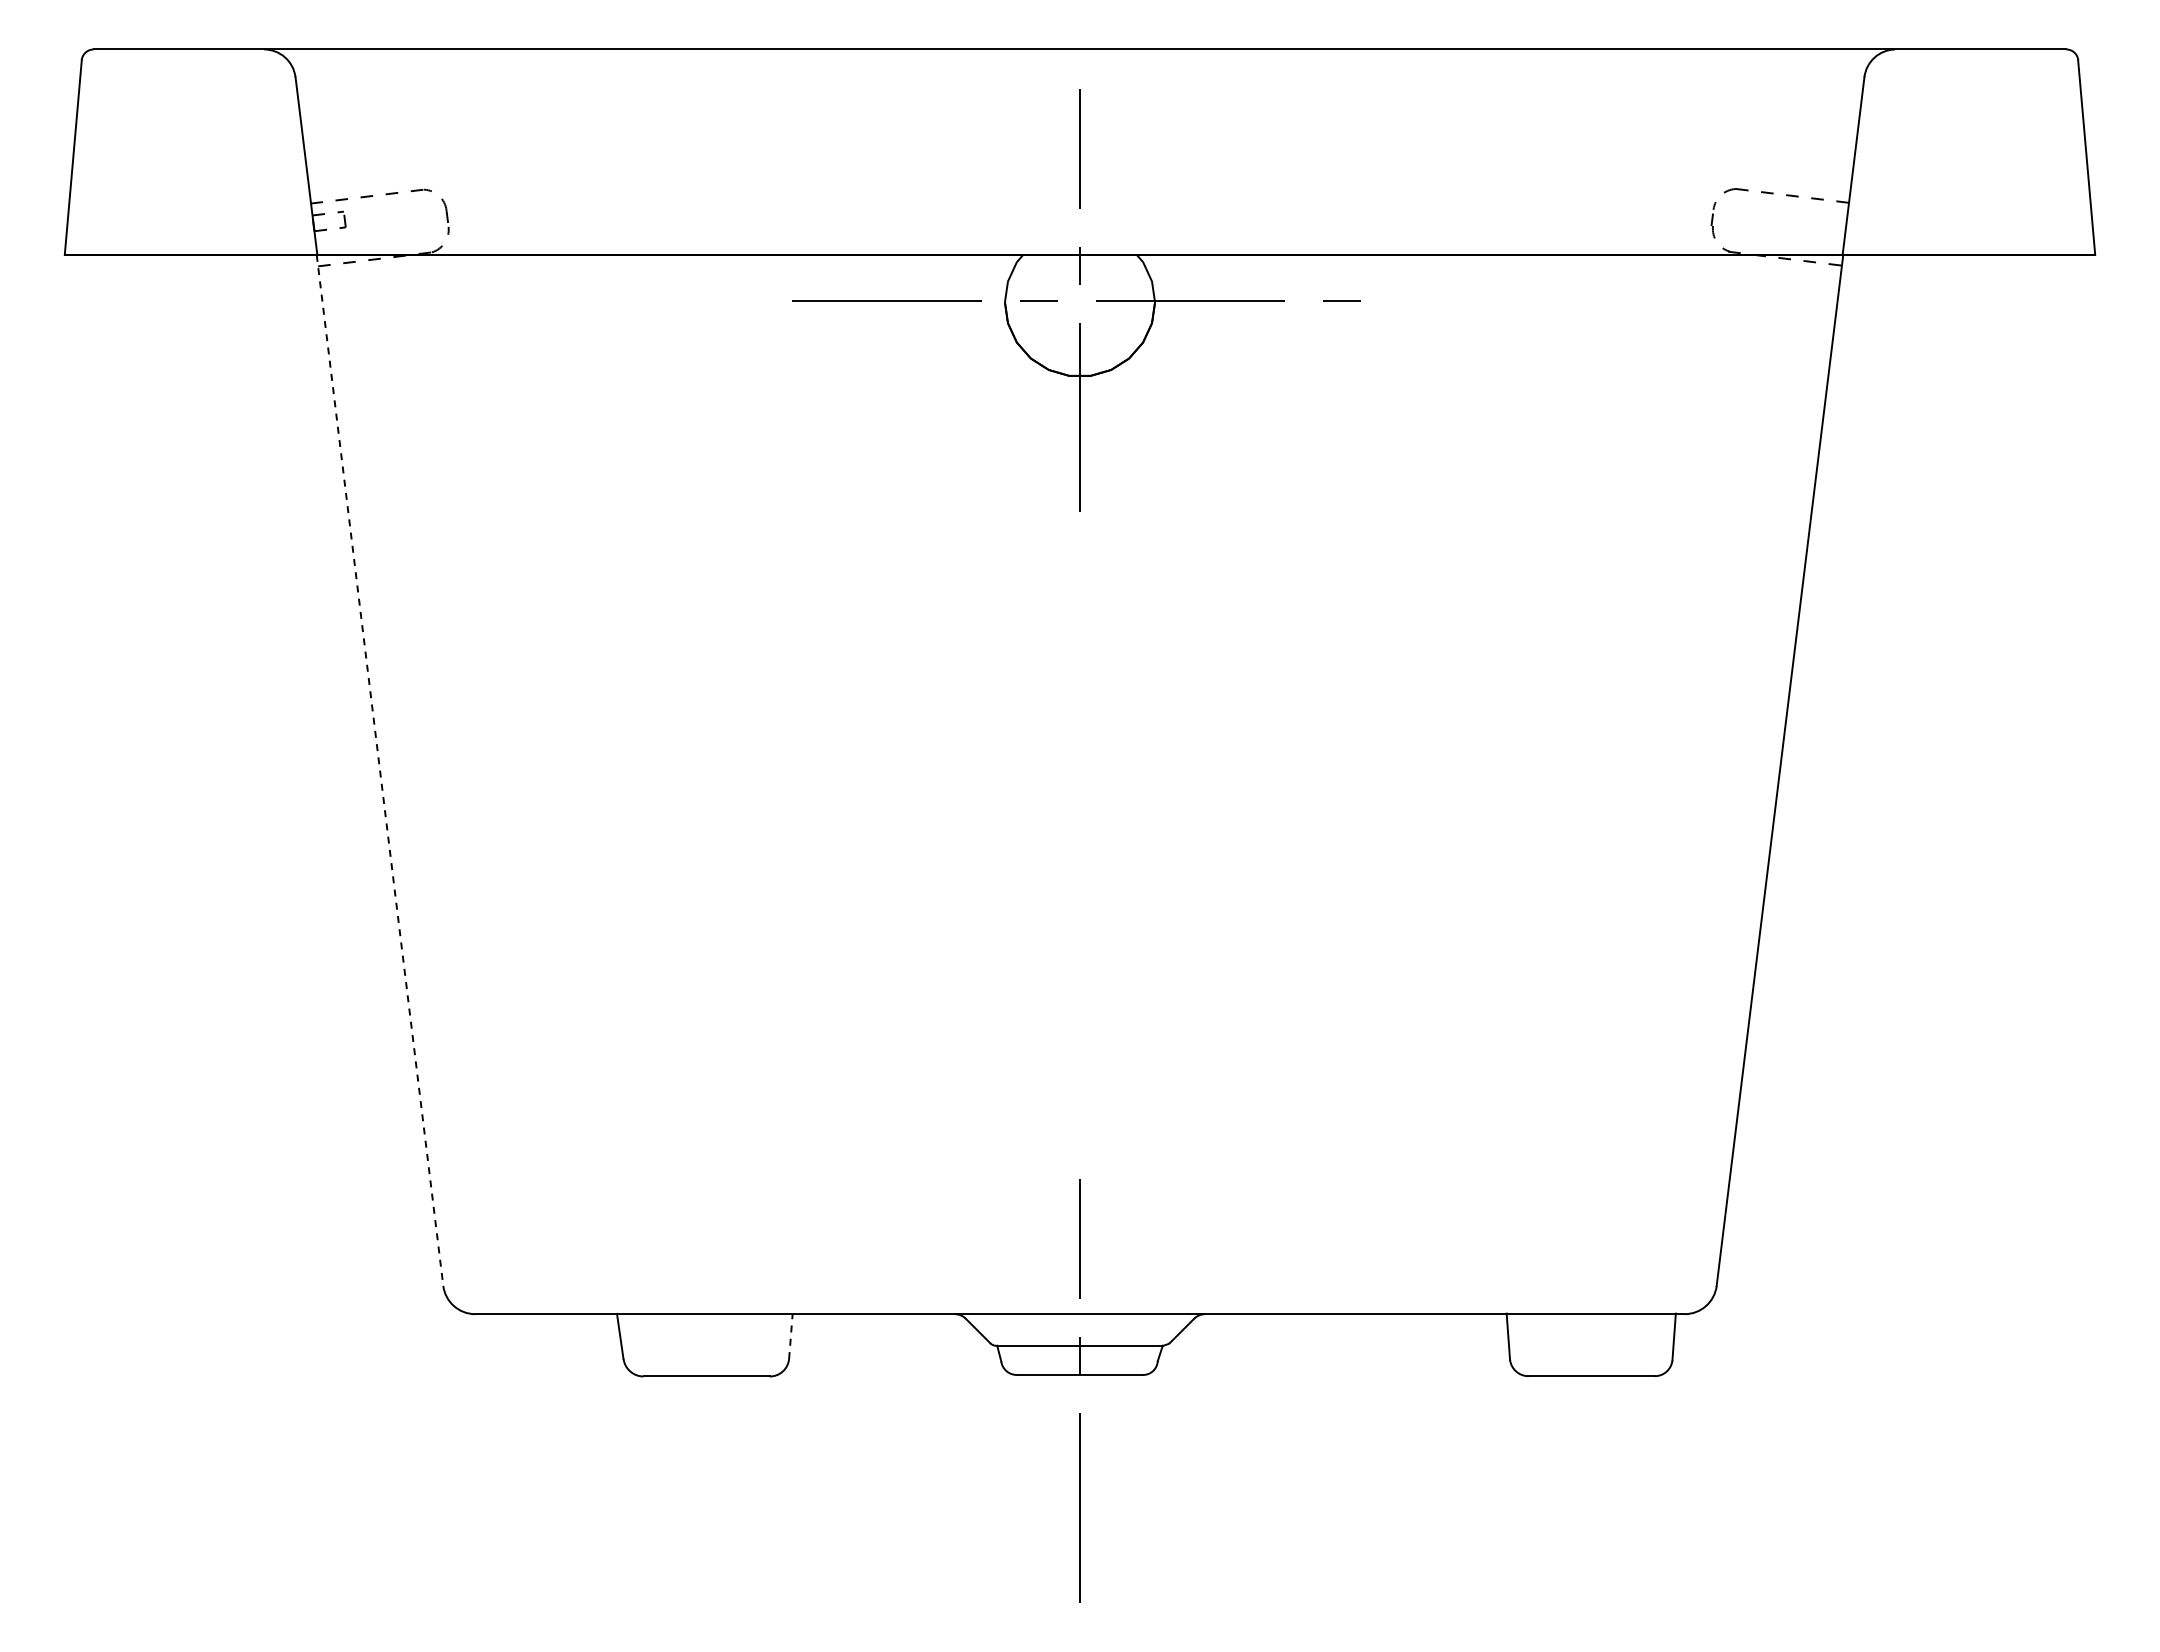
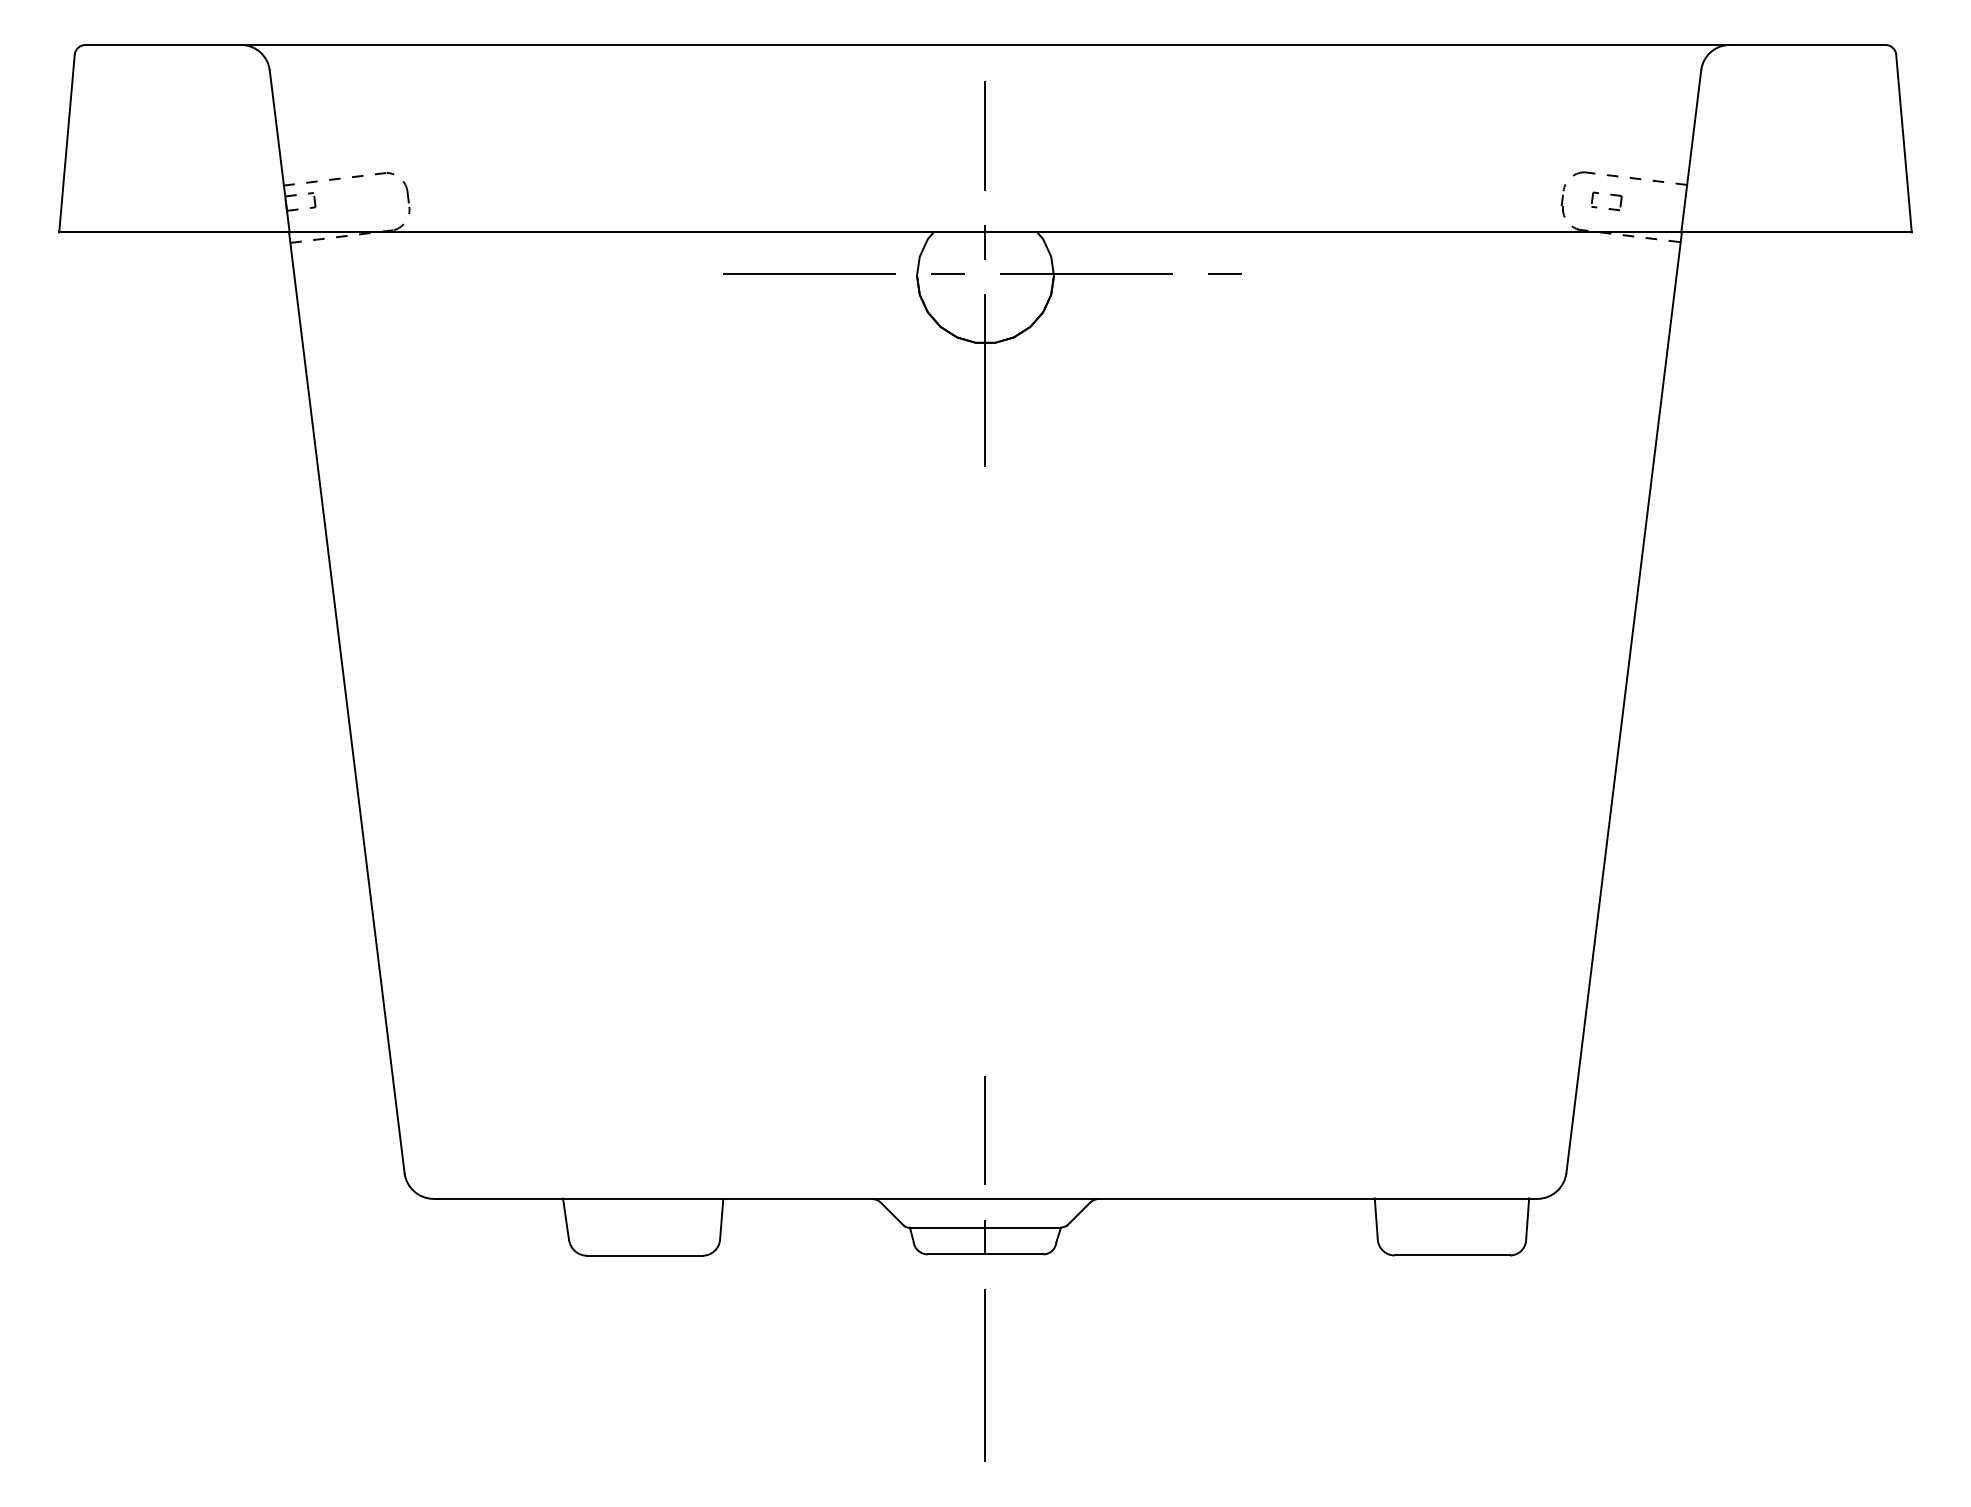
part: (1765, 214) -> (1610, 195), added
line: (380, 770) -> (347, 702), dashed -> solid
line: (790, 1336) -> (721, 1219), dashed -> solid

